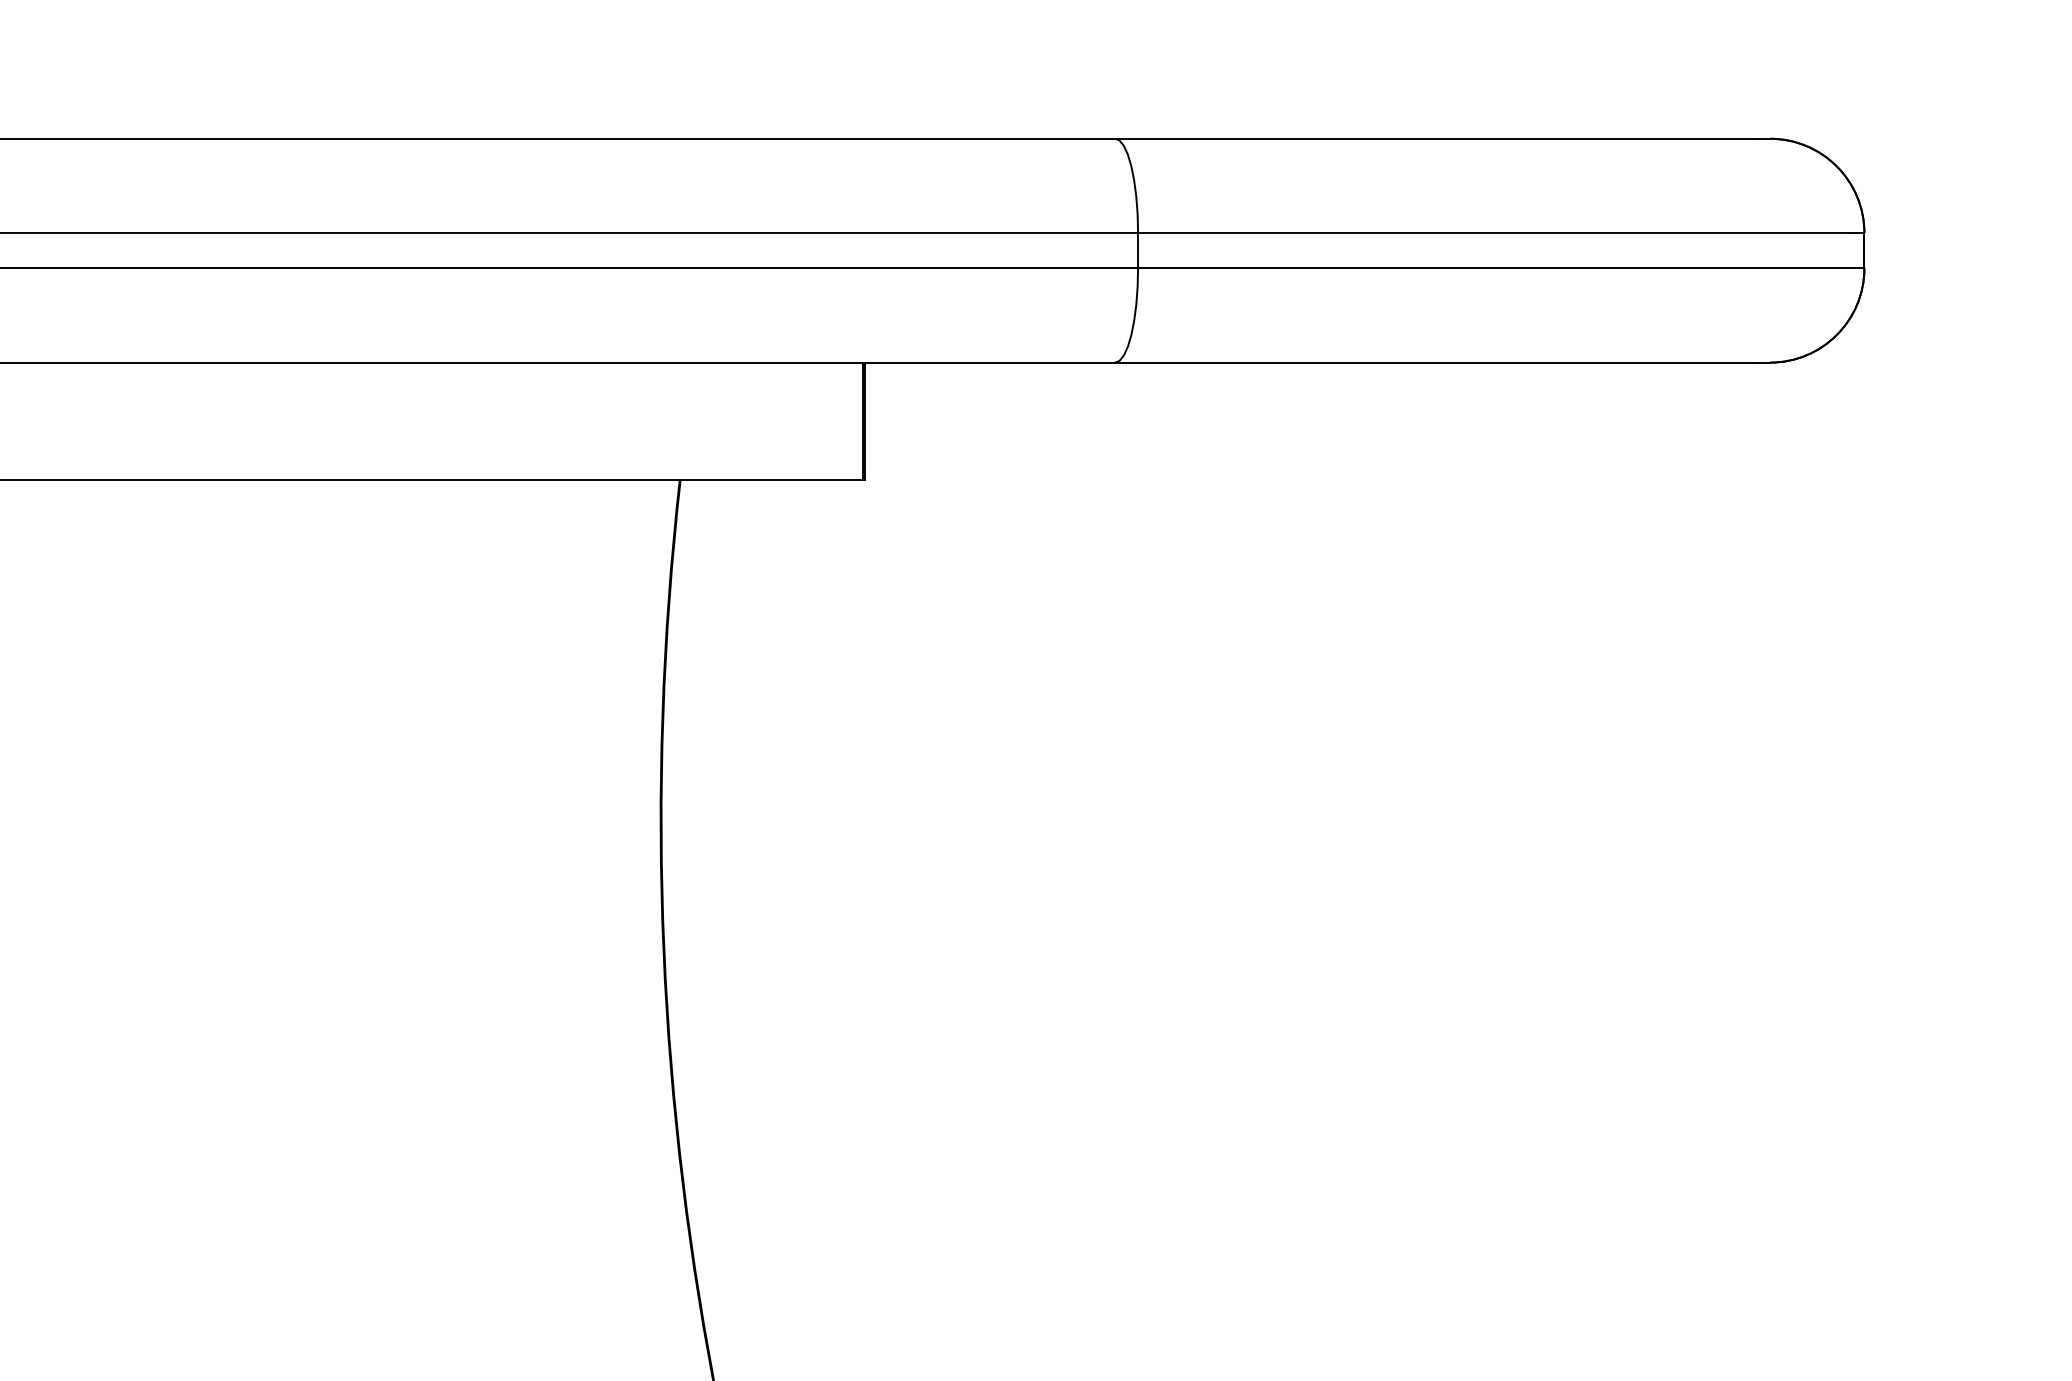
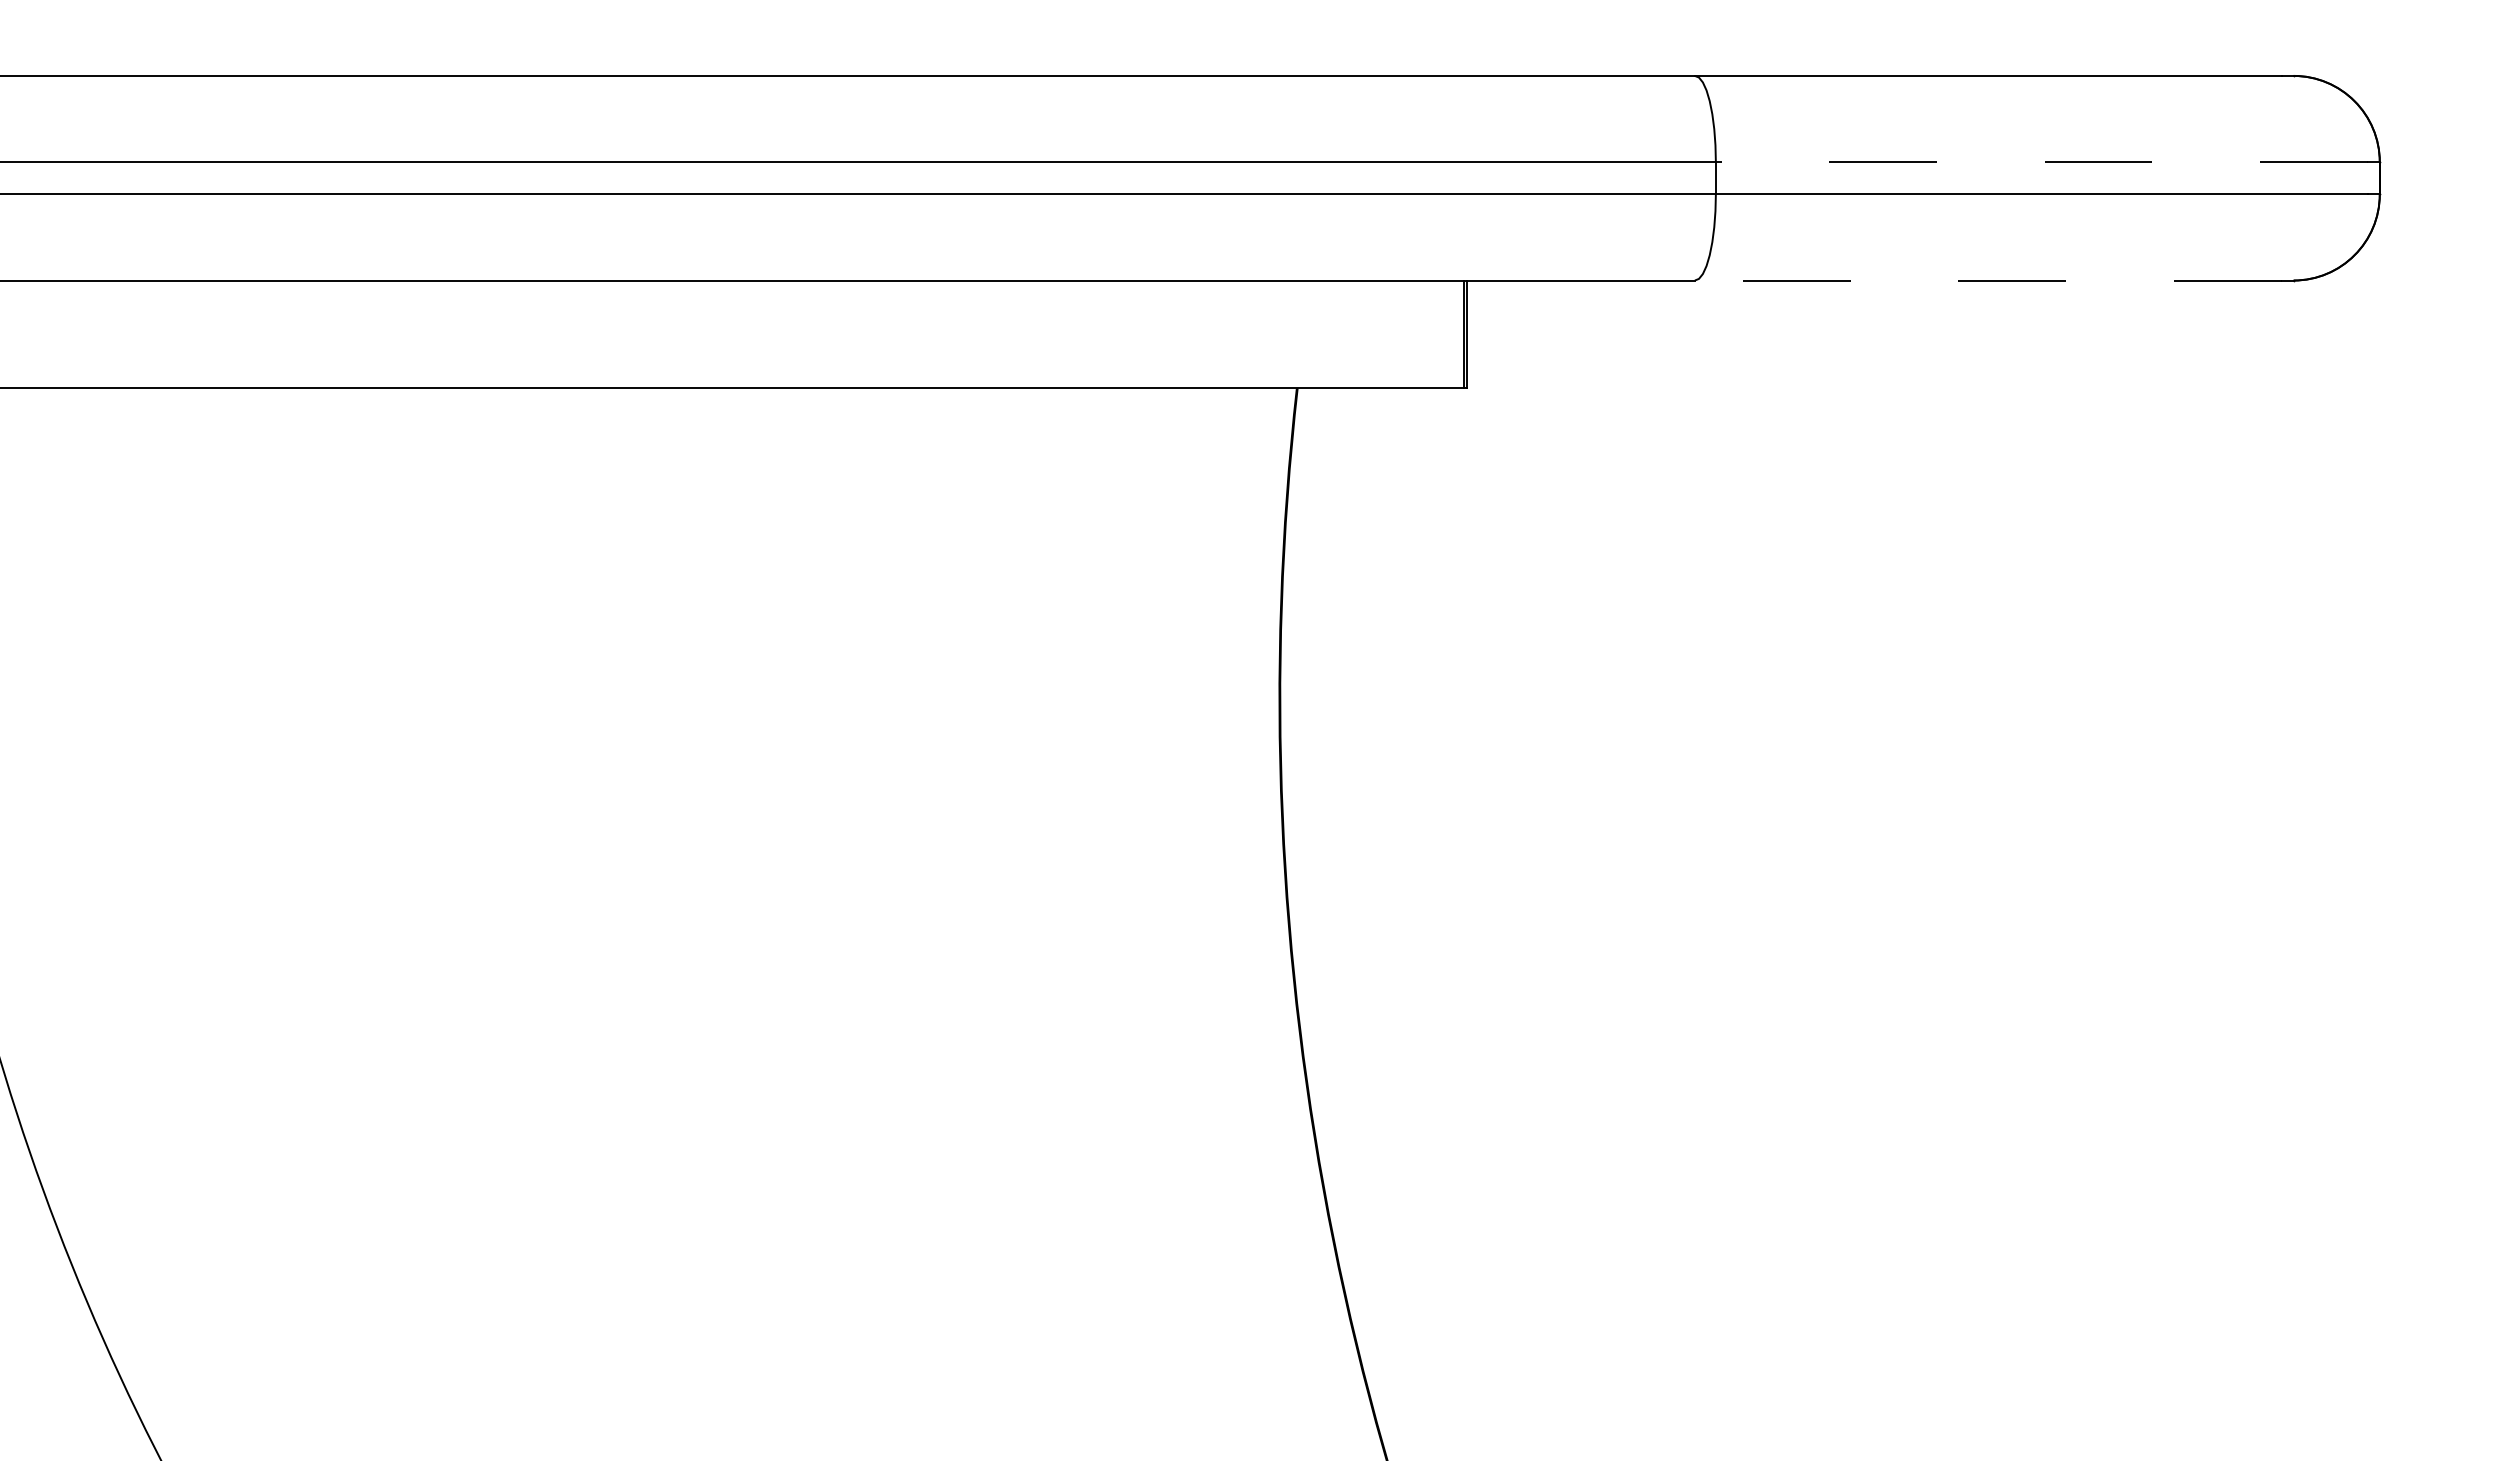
line: (1494, 233) -> (2041, 162), solid -> dashed
line: (1435, 362) -> (1987, 280), solid -> dashed

